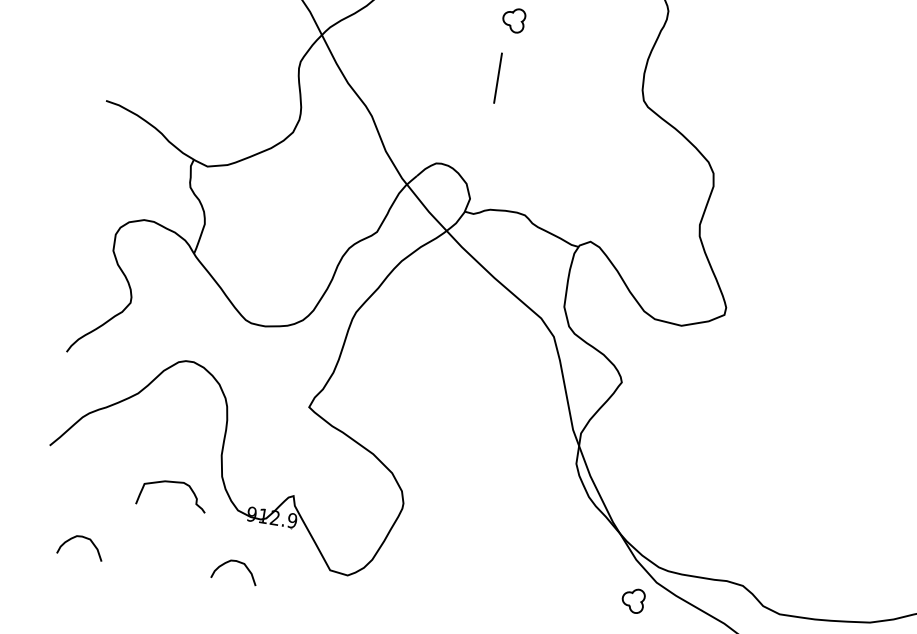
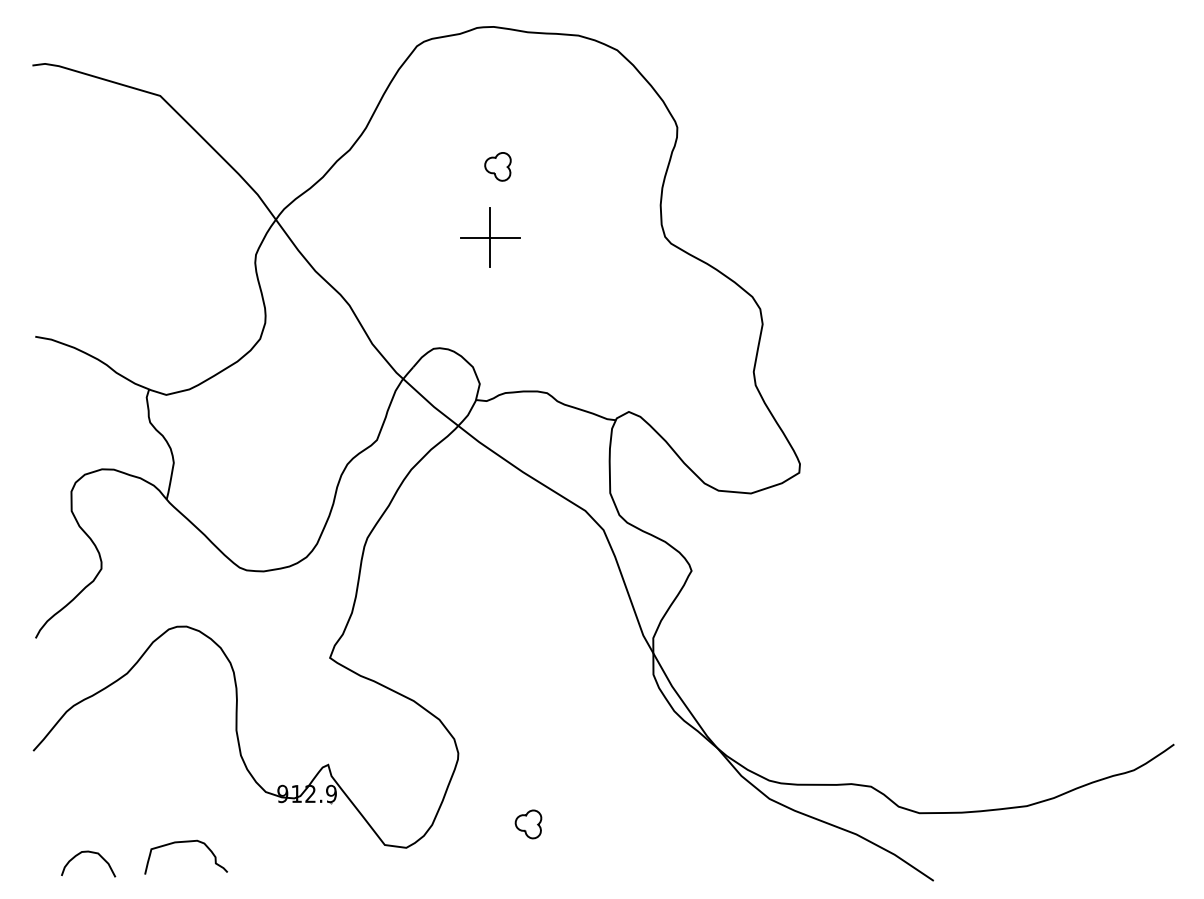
line: (497, 78) -> (489, 237), added
curve: (174, 482) -> (186, 842), moved
curve: (238, 563) -> (276, 853), removed
part: (633, 600) -> (528, 824), moved

